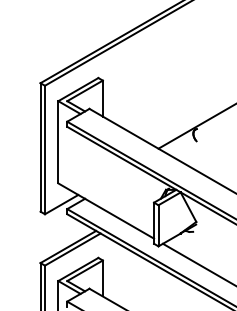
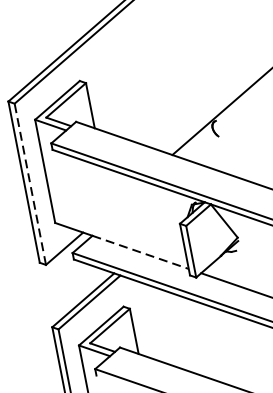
line: (45, 149) -> (30, 183), solid -> dashed
line: (119, 218) -> (140, 252), solid -> dashed

